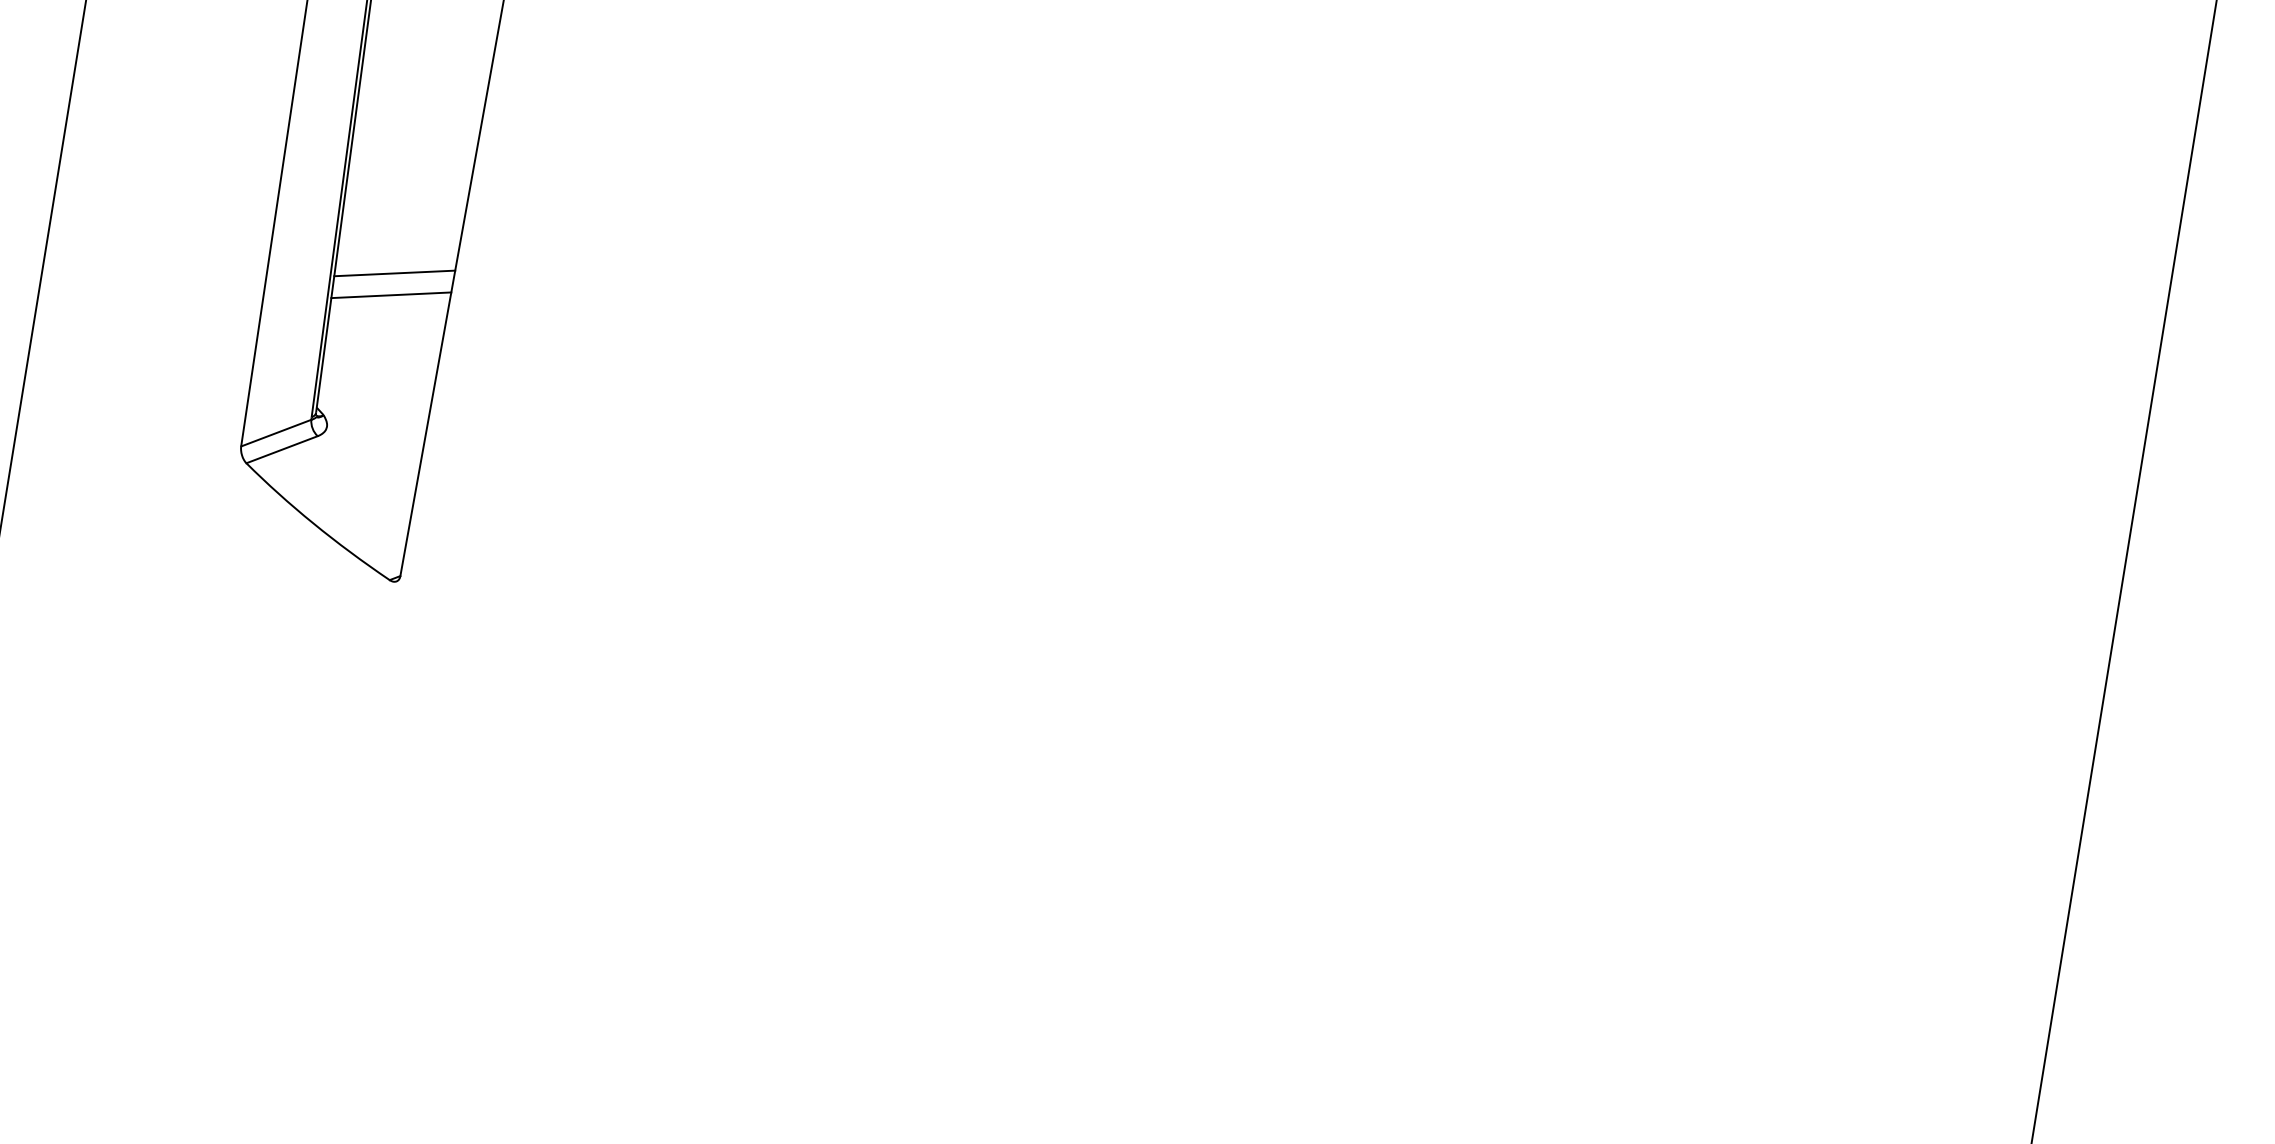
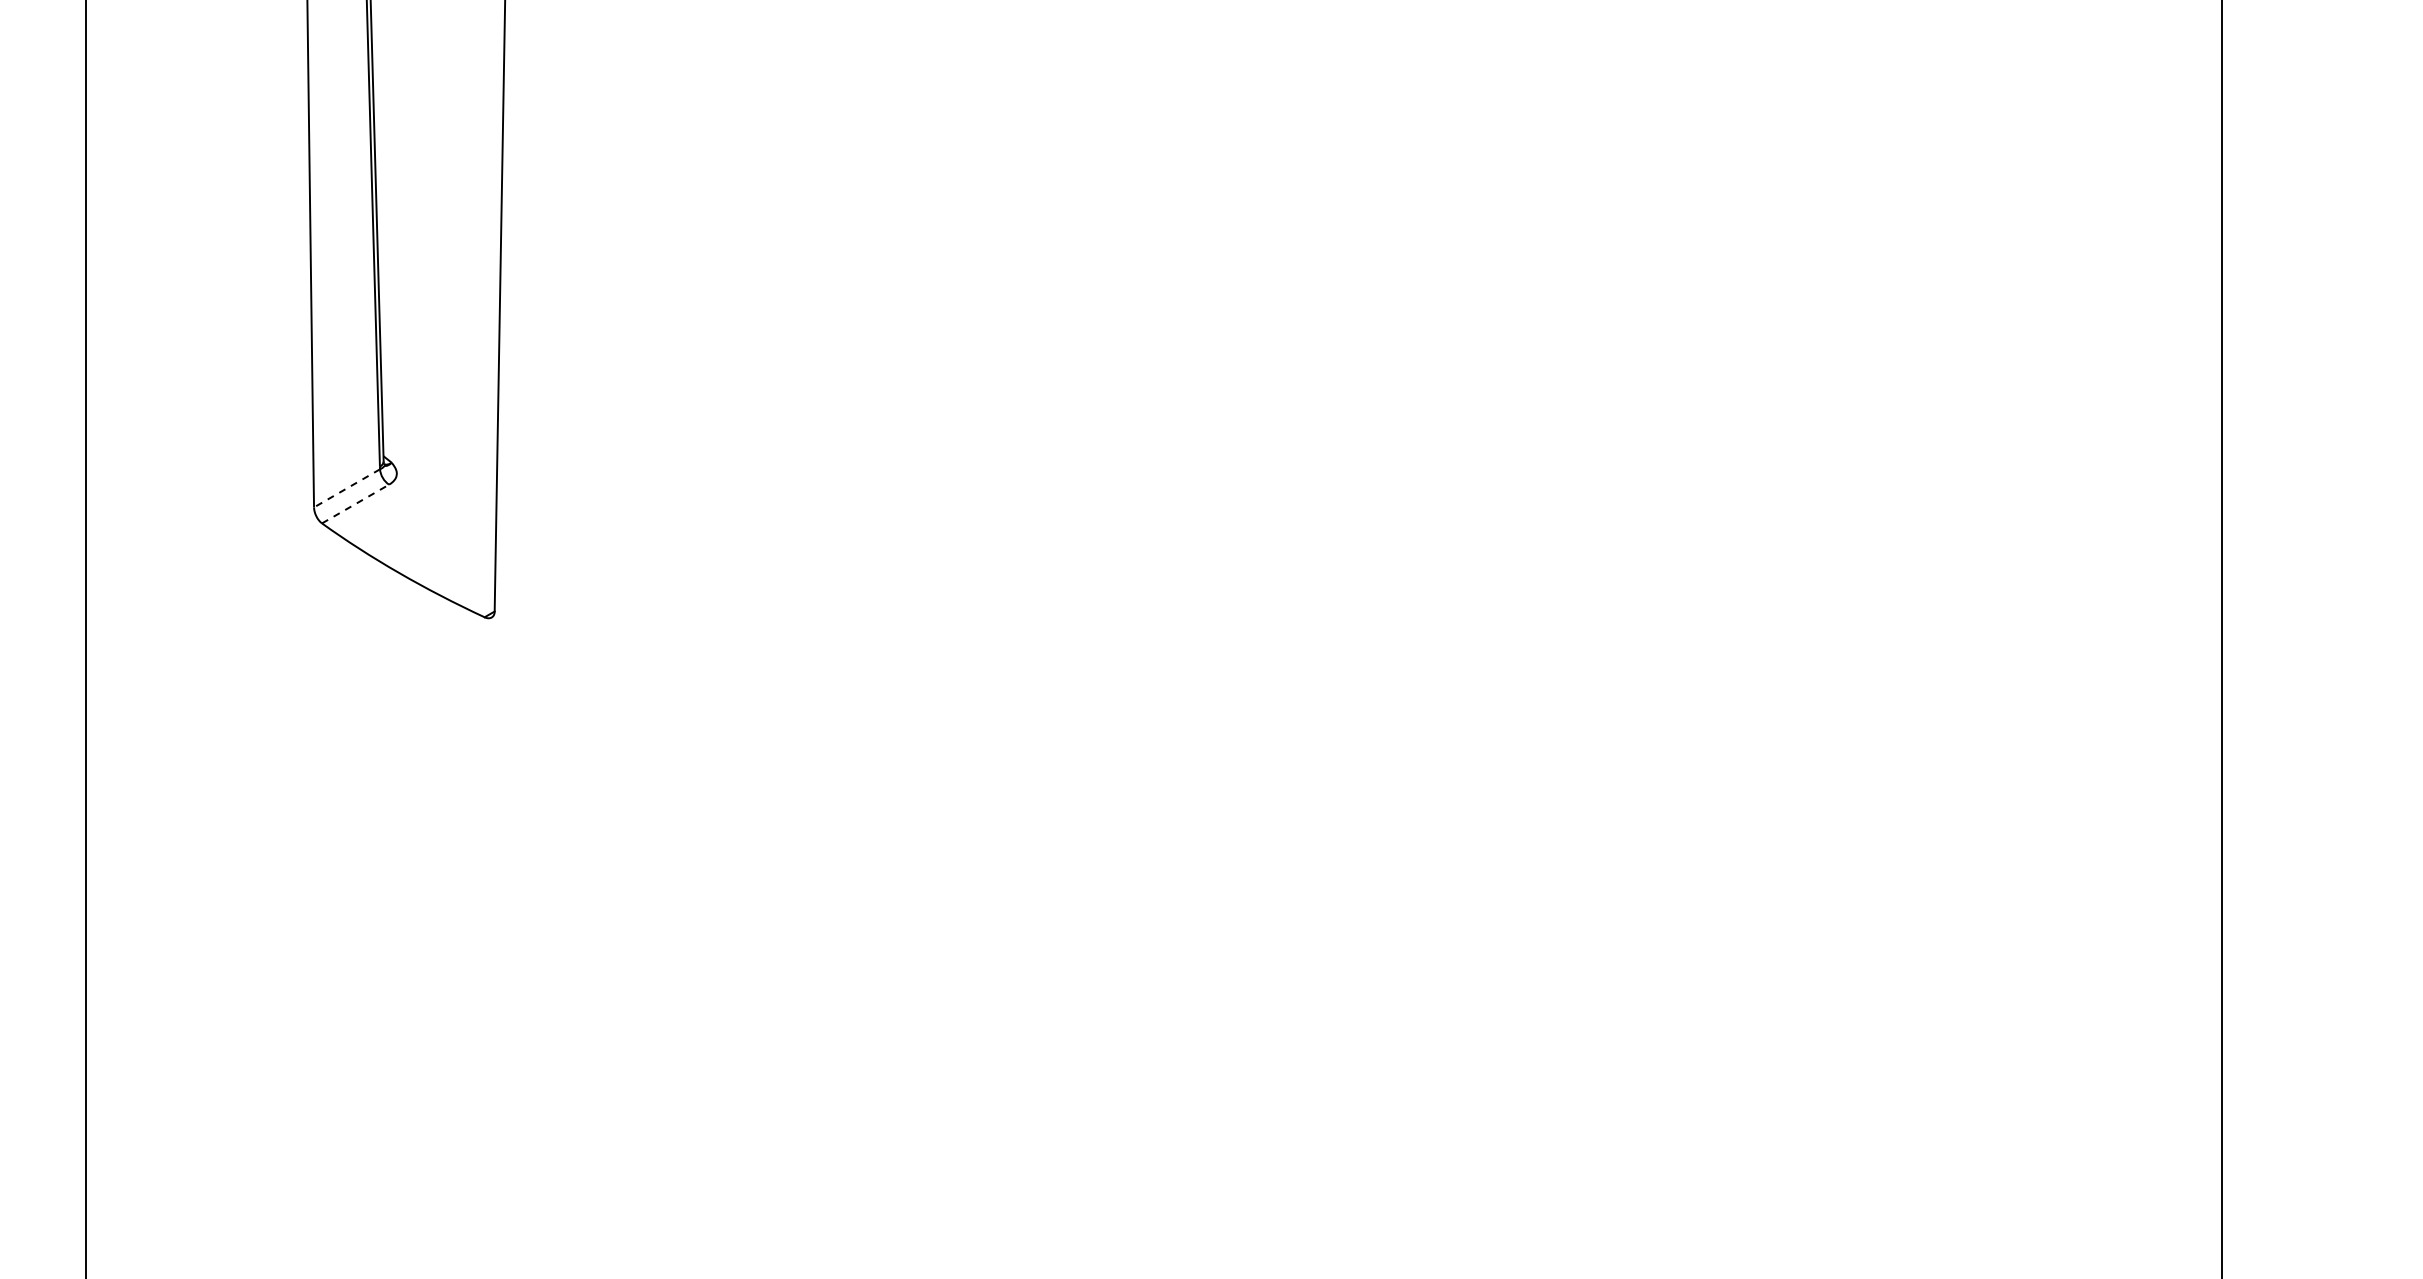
line: (394, 272) -> (439, 308), removed
line: (390, 295) -> (439, 331), removed
line: (275, 433) -> (346, 488), solid -> dashed
line: (281, 450) -> (355, 504), solid -> dashed

